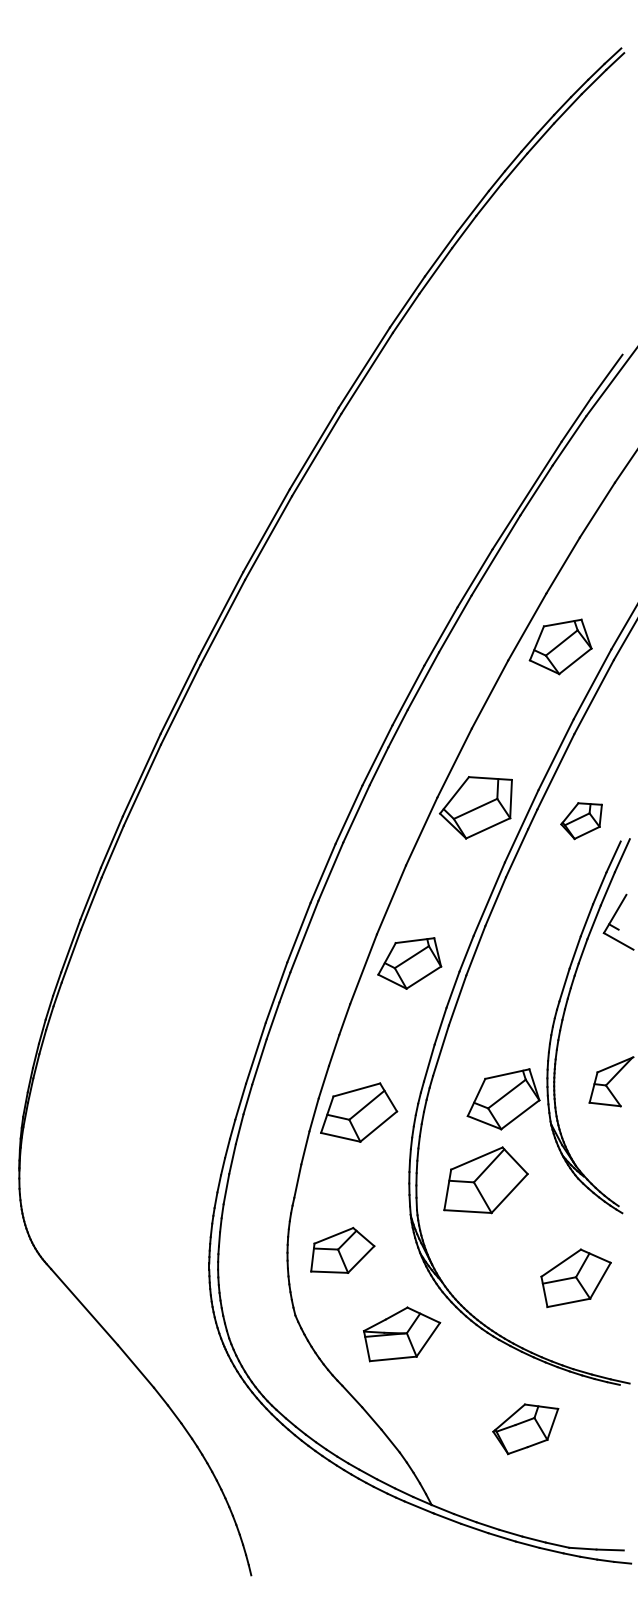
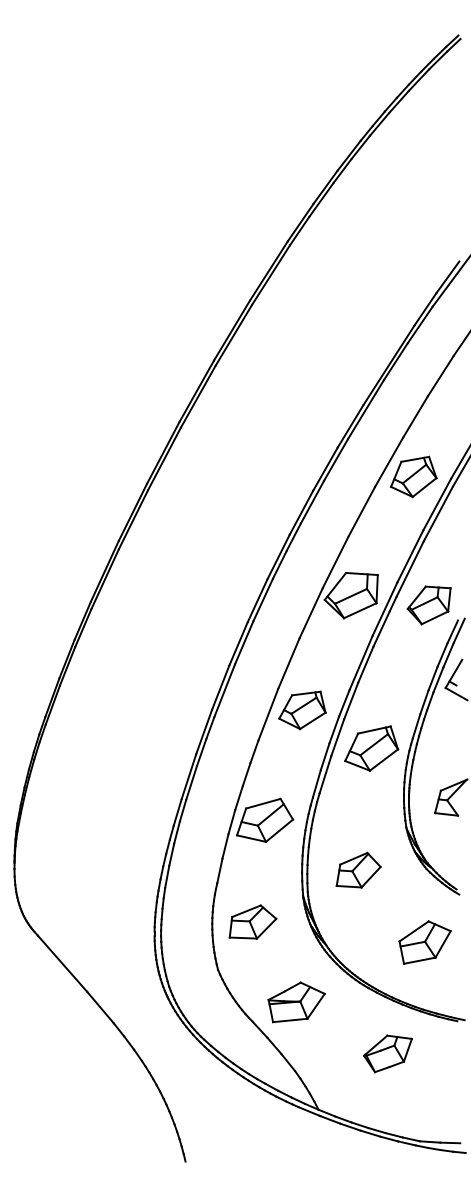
part: (581, 820) -> (429, 604), size x1.43
part: (503, 1099) -> (371, 748), moved
part: (485, 1179) -> (358, 869), size x0.71
part: (402, 1334) -> (297, 1002), moved

